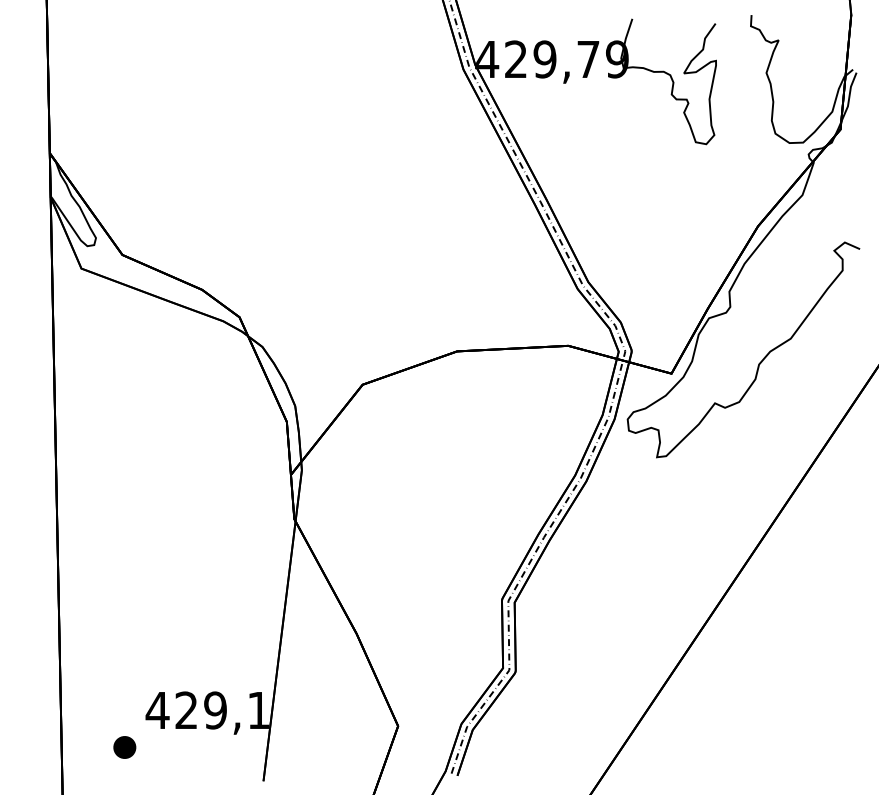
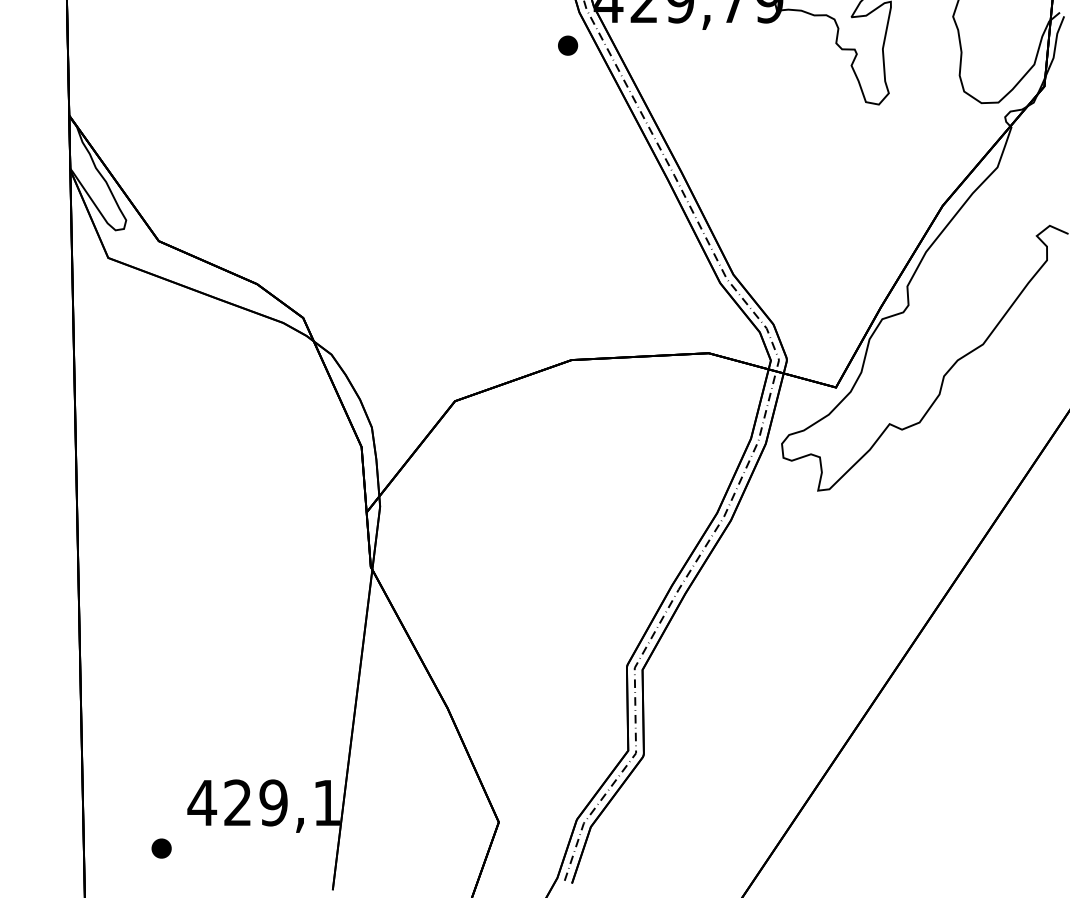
part: (454, 96) -> (568, 45), added
part: (124, 747) -> (161, 848), size x0.71

